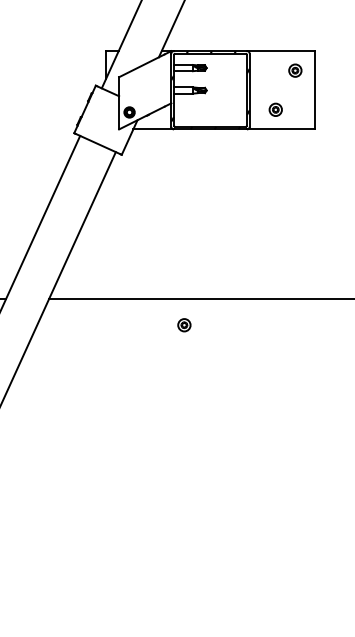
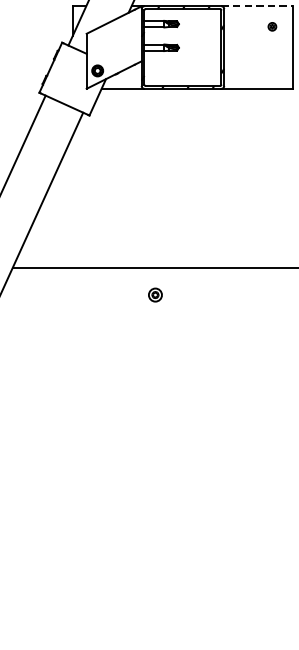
line: (281, 51) -> (257, 6), solid -> dashed
part: (295, 70) -> (272, 26), size x0.6
part: (275, 109) -> (251, 67), removed

